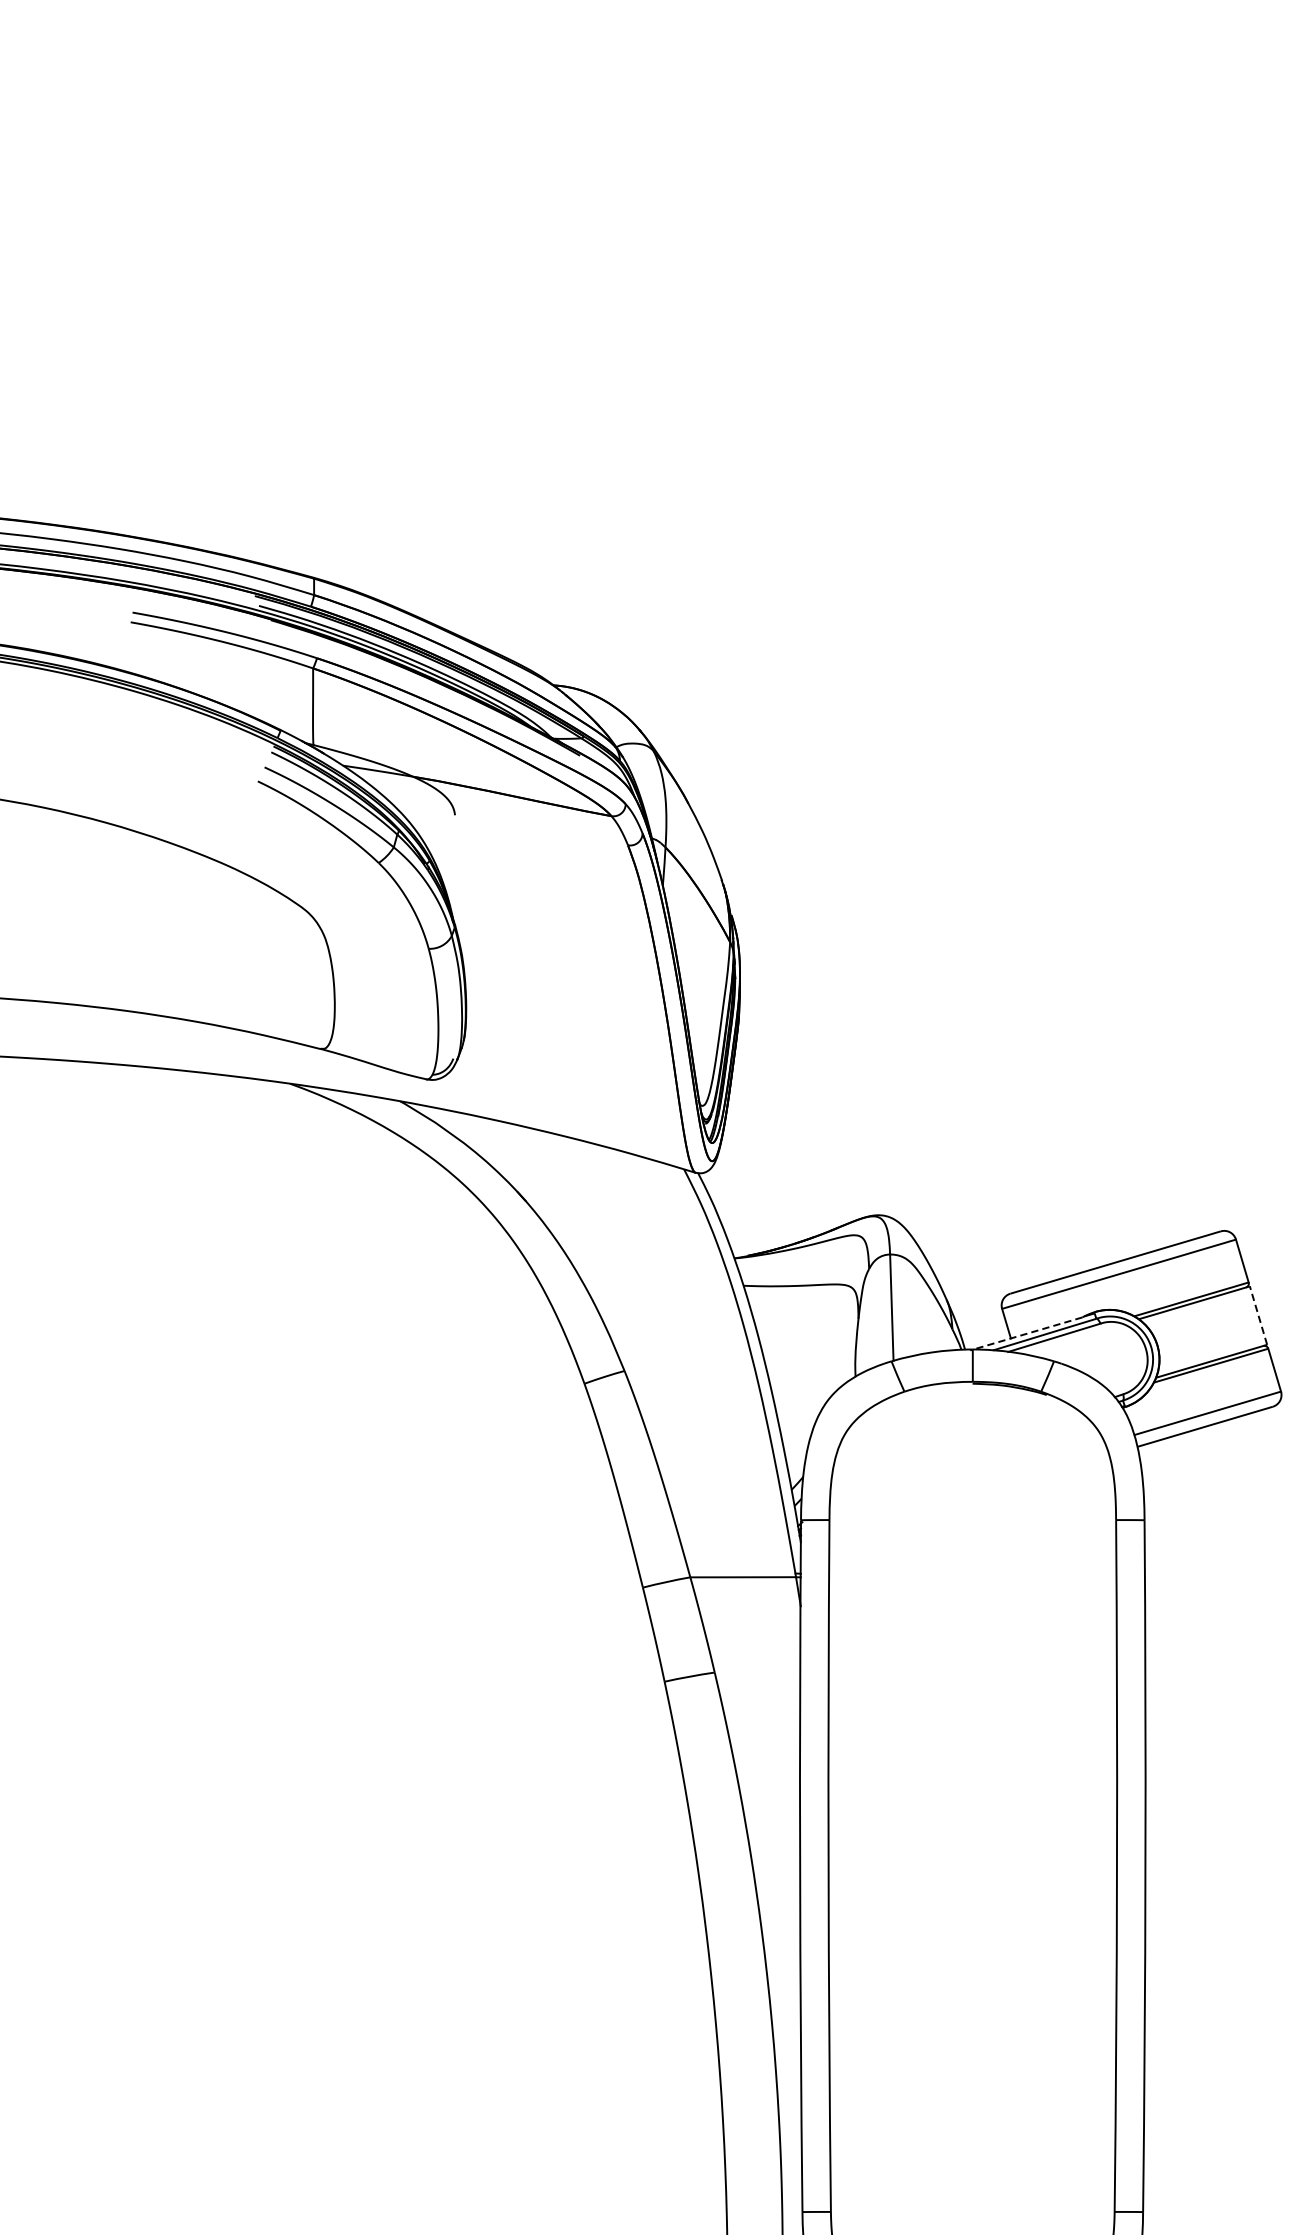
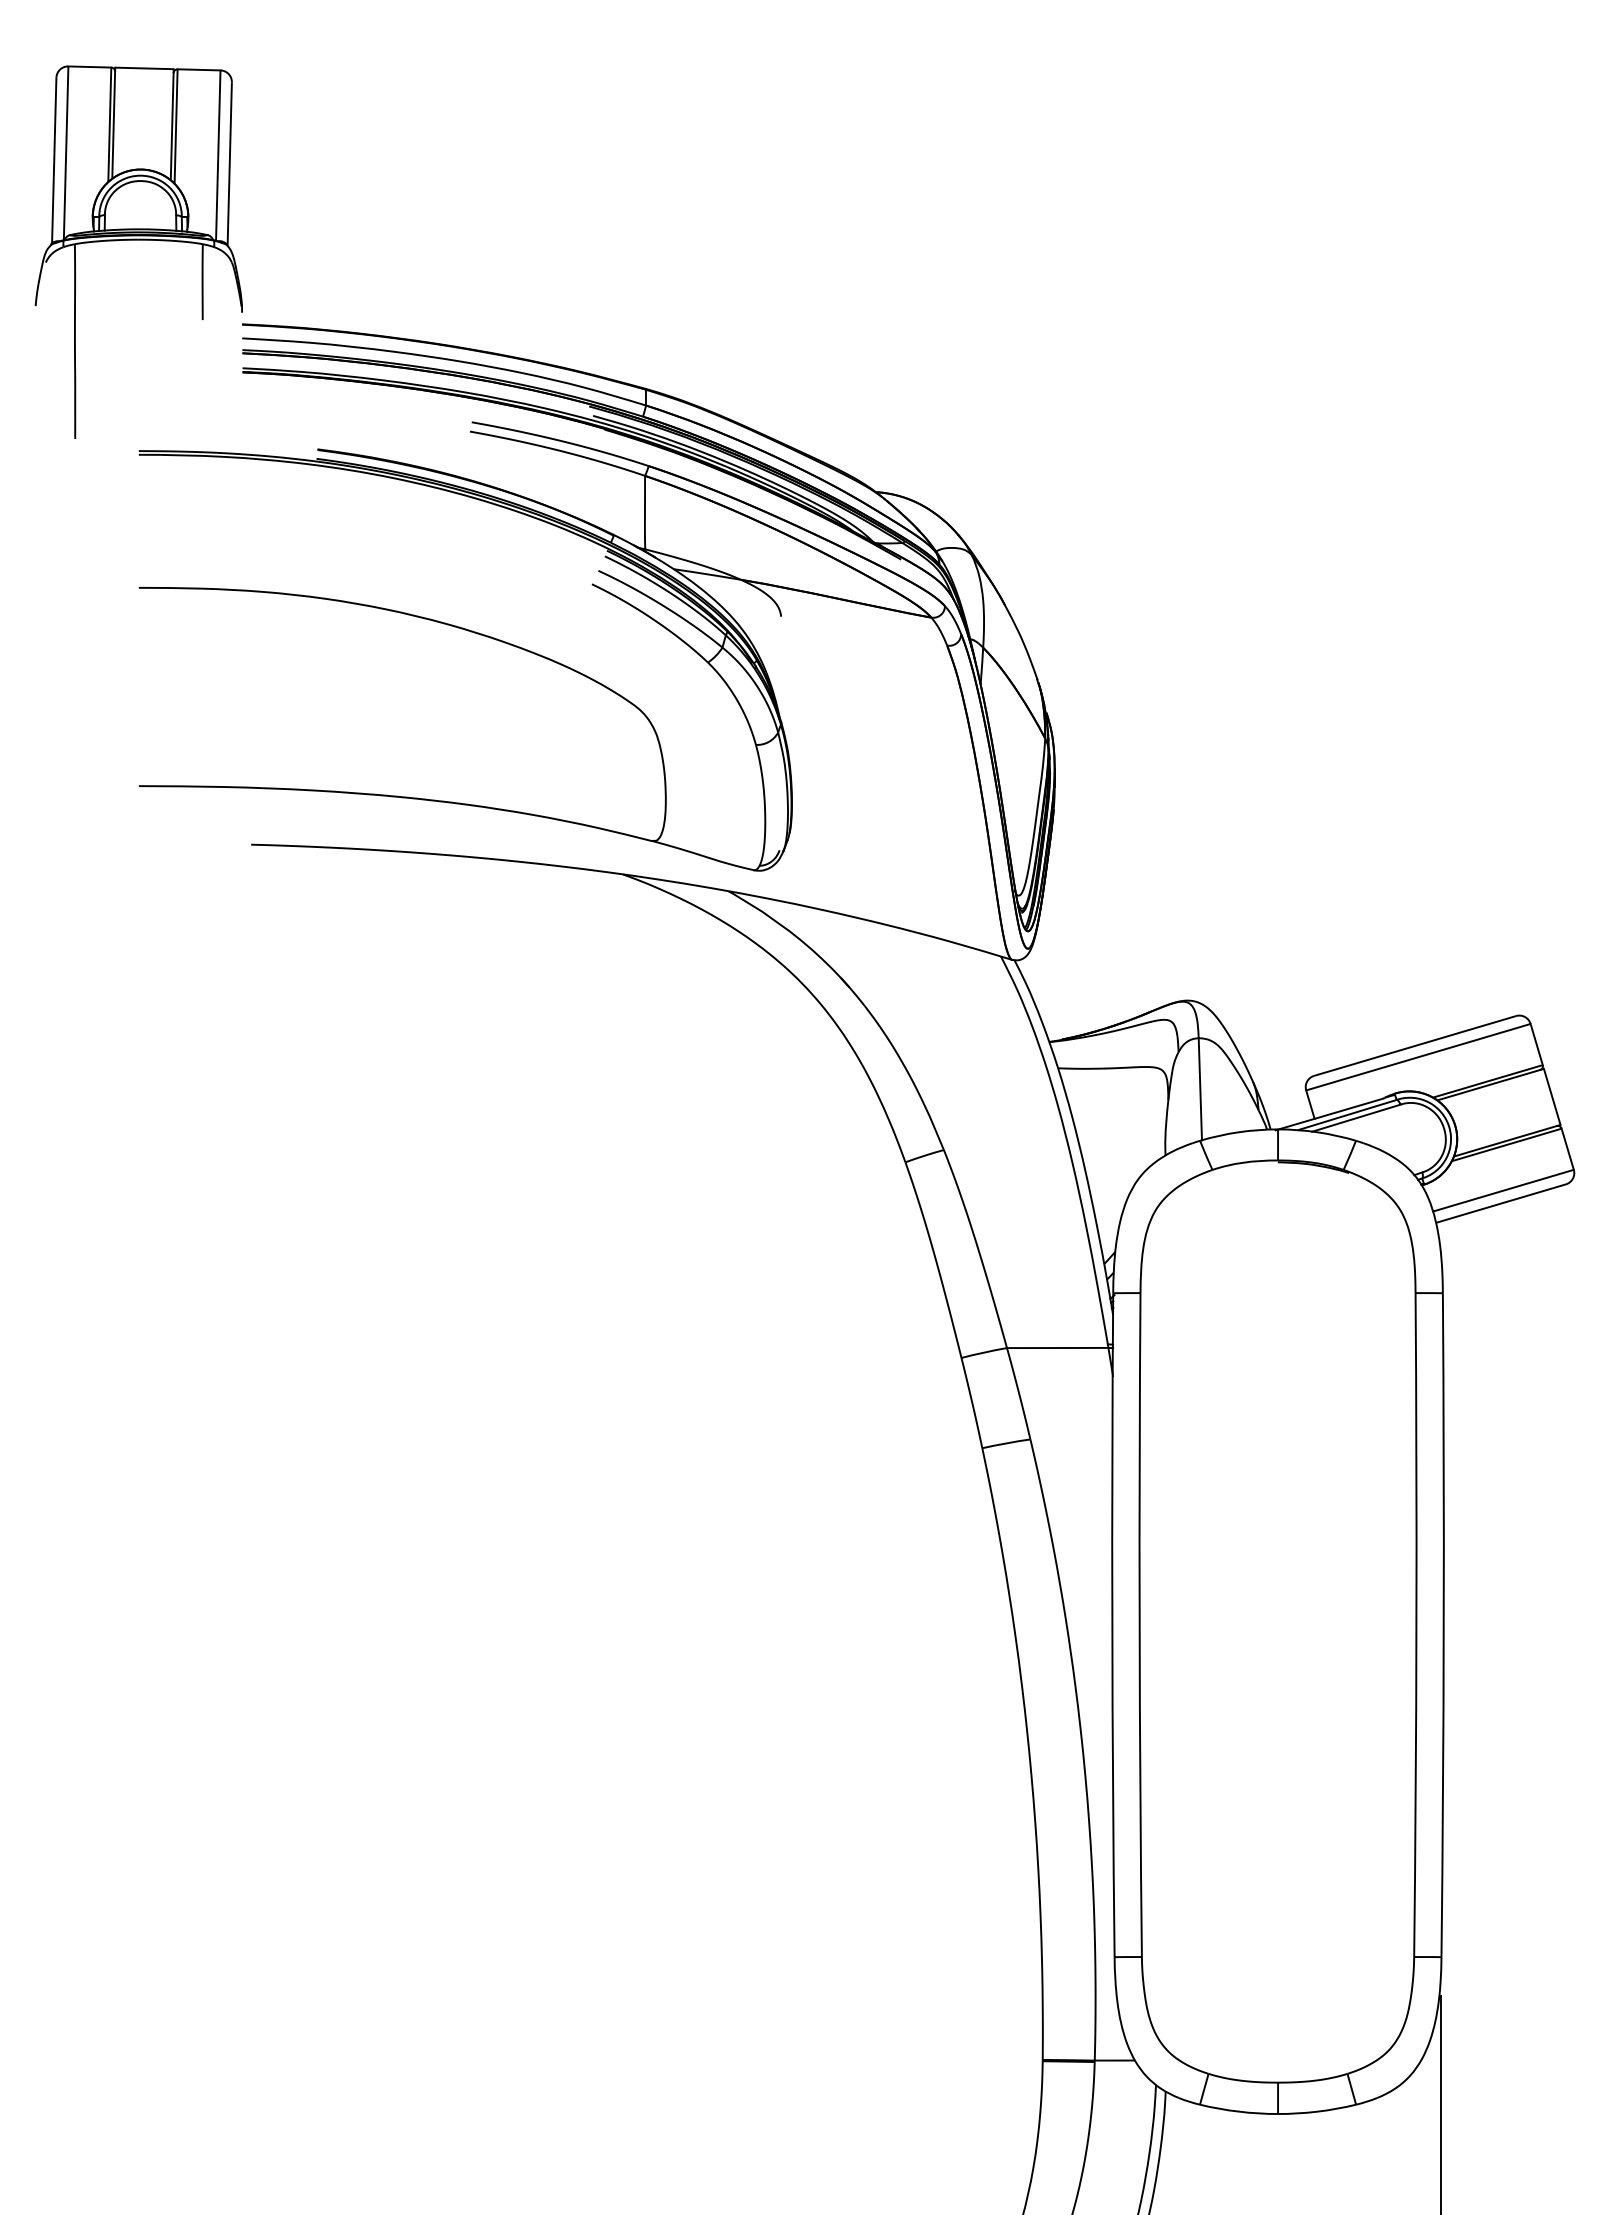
line: (1258, 1315) -> (1552, 1096), dashed -> solid
line: (1025, 1333) -> (1328, 1114), dashed -> solid

